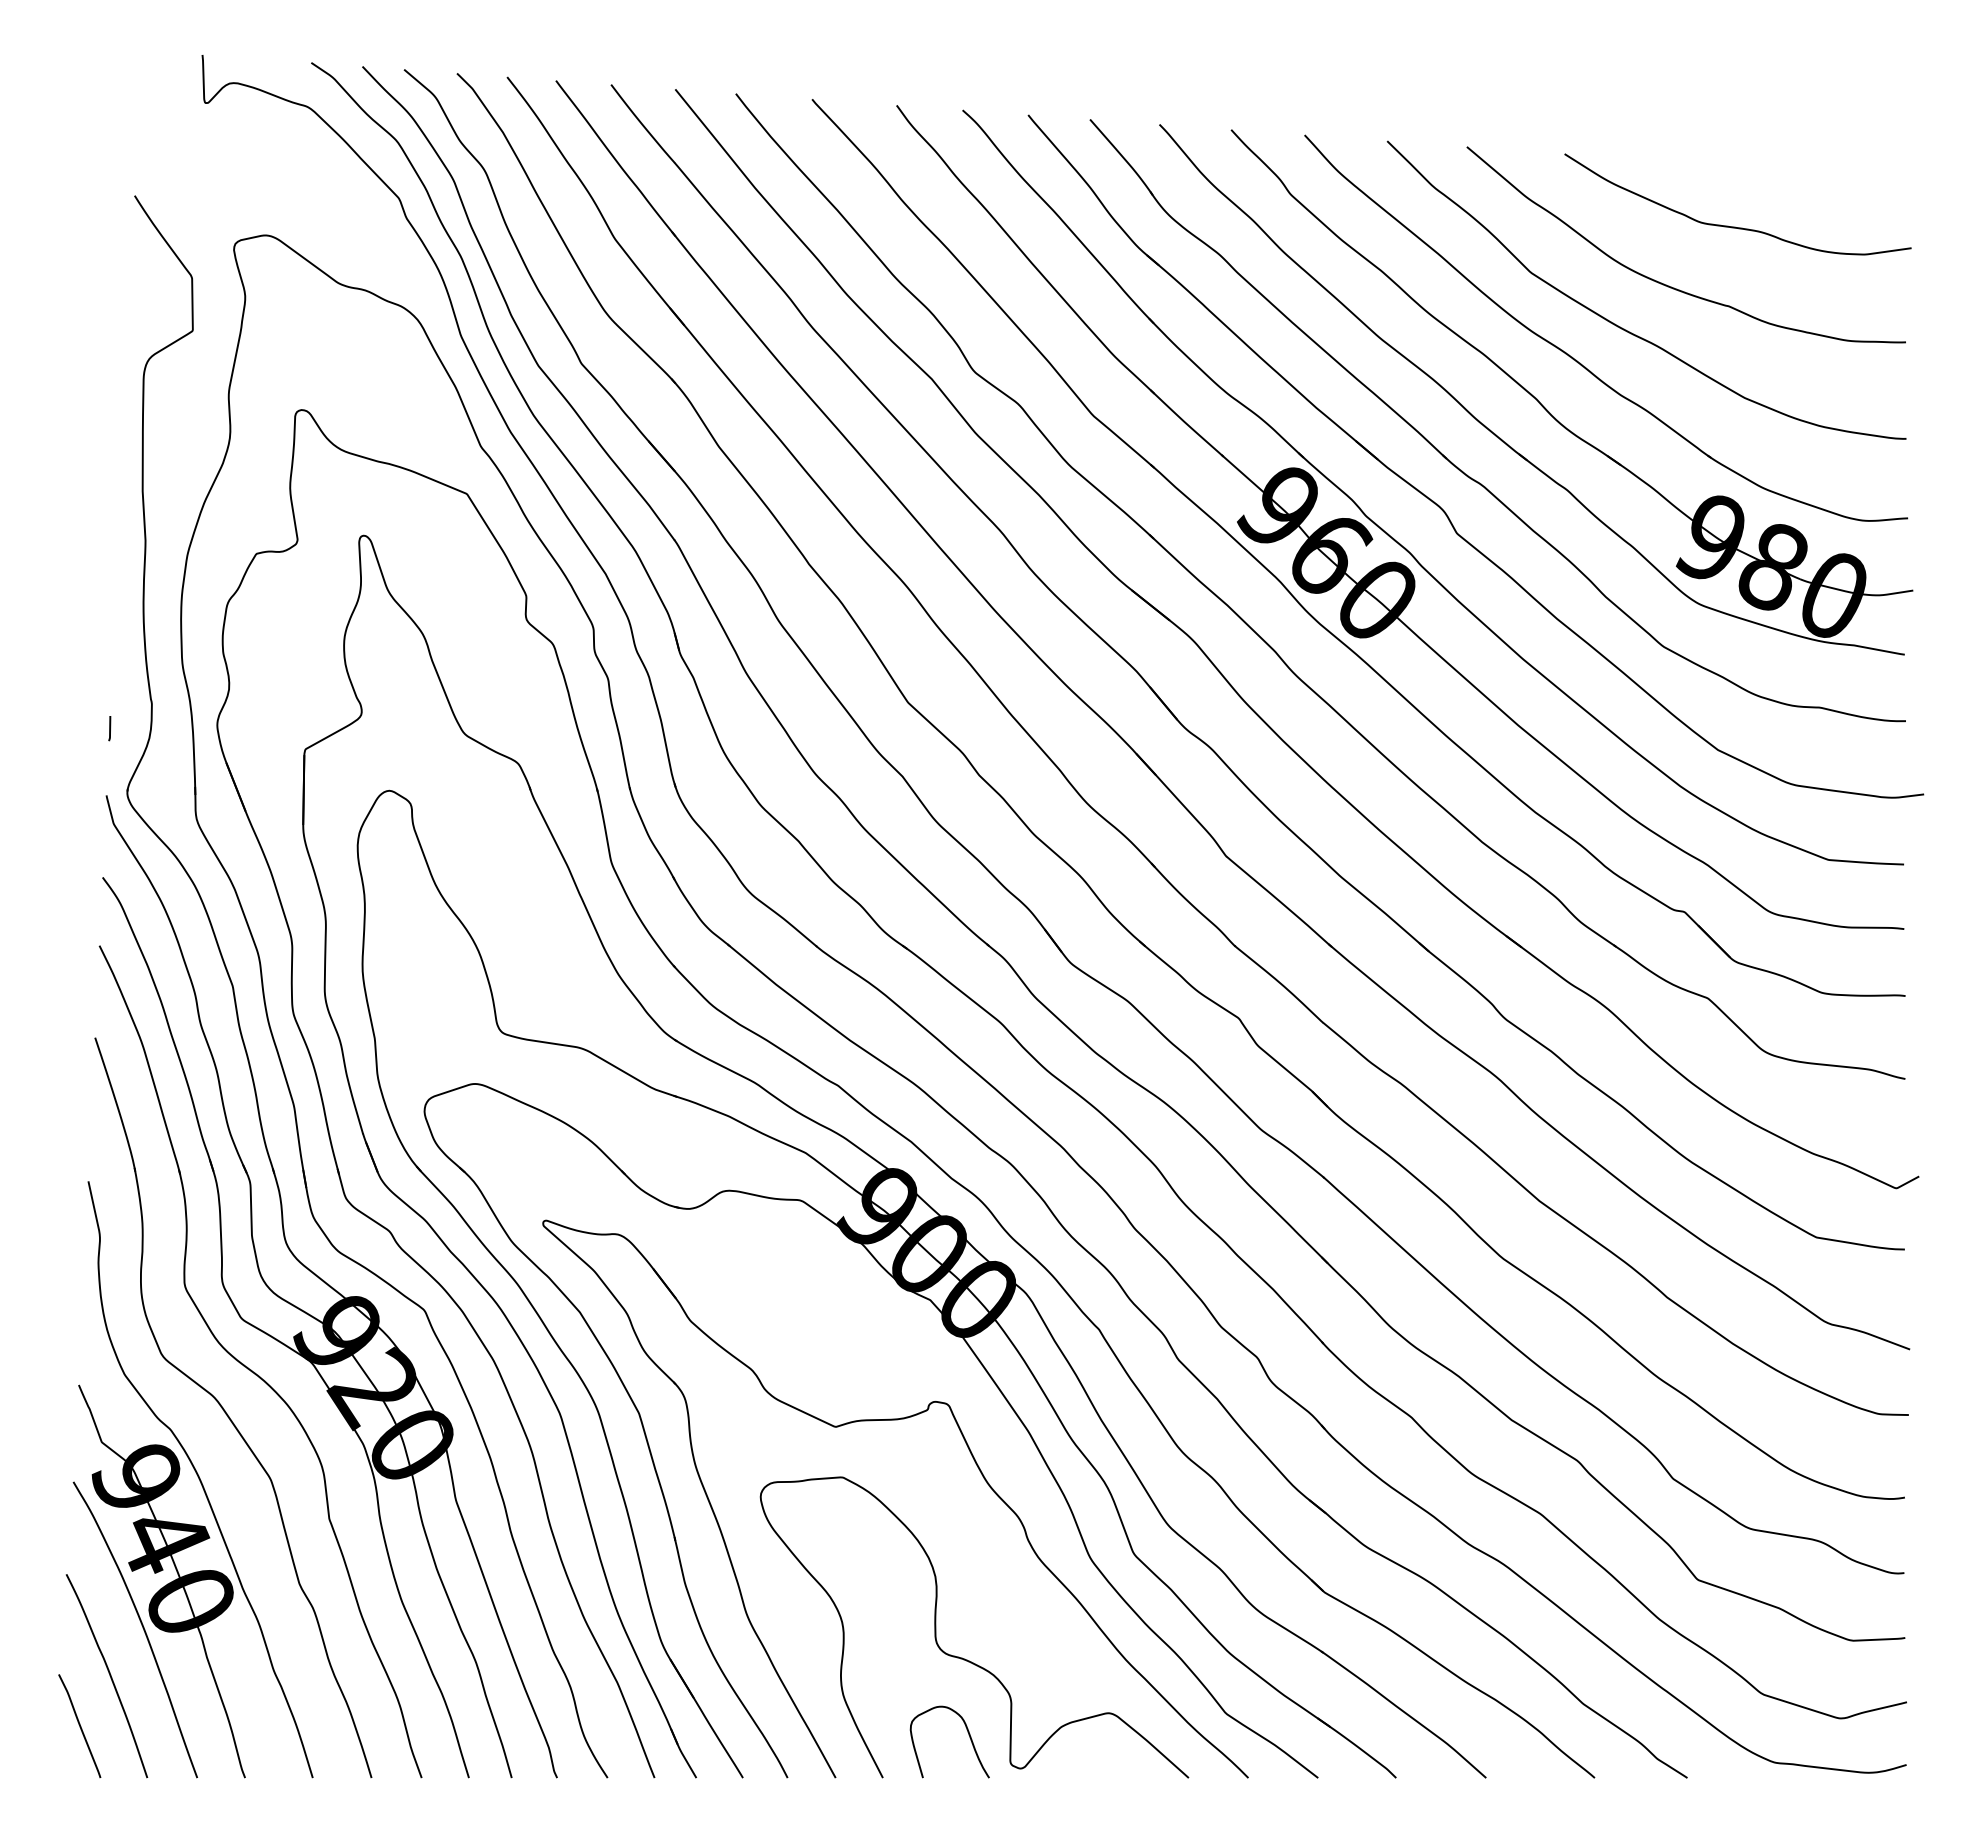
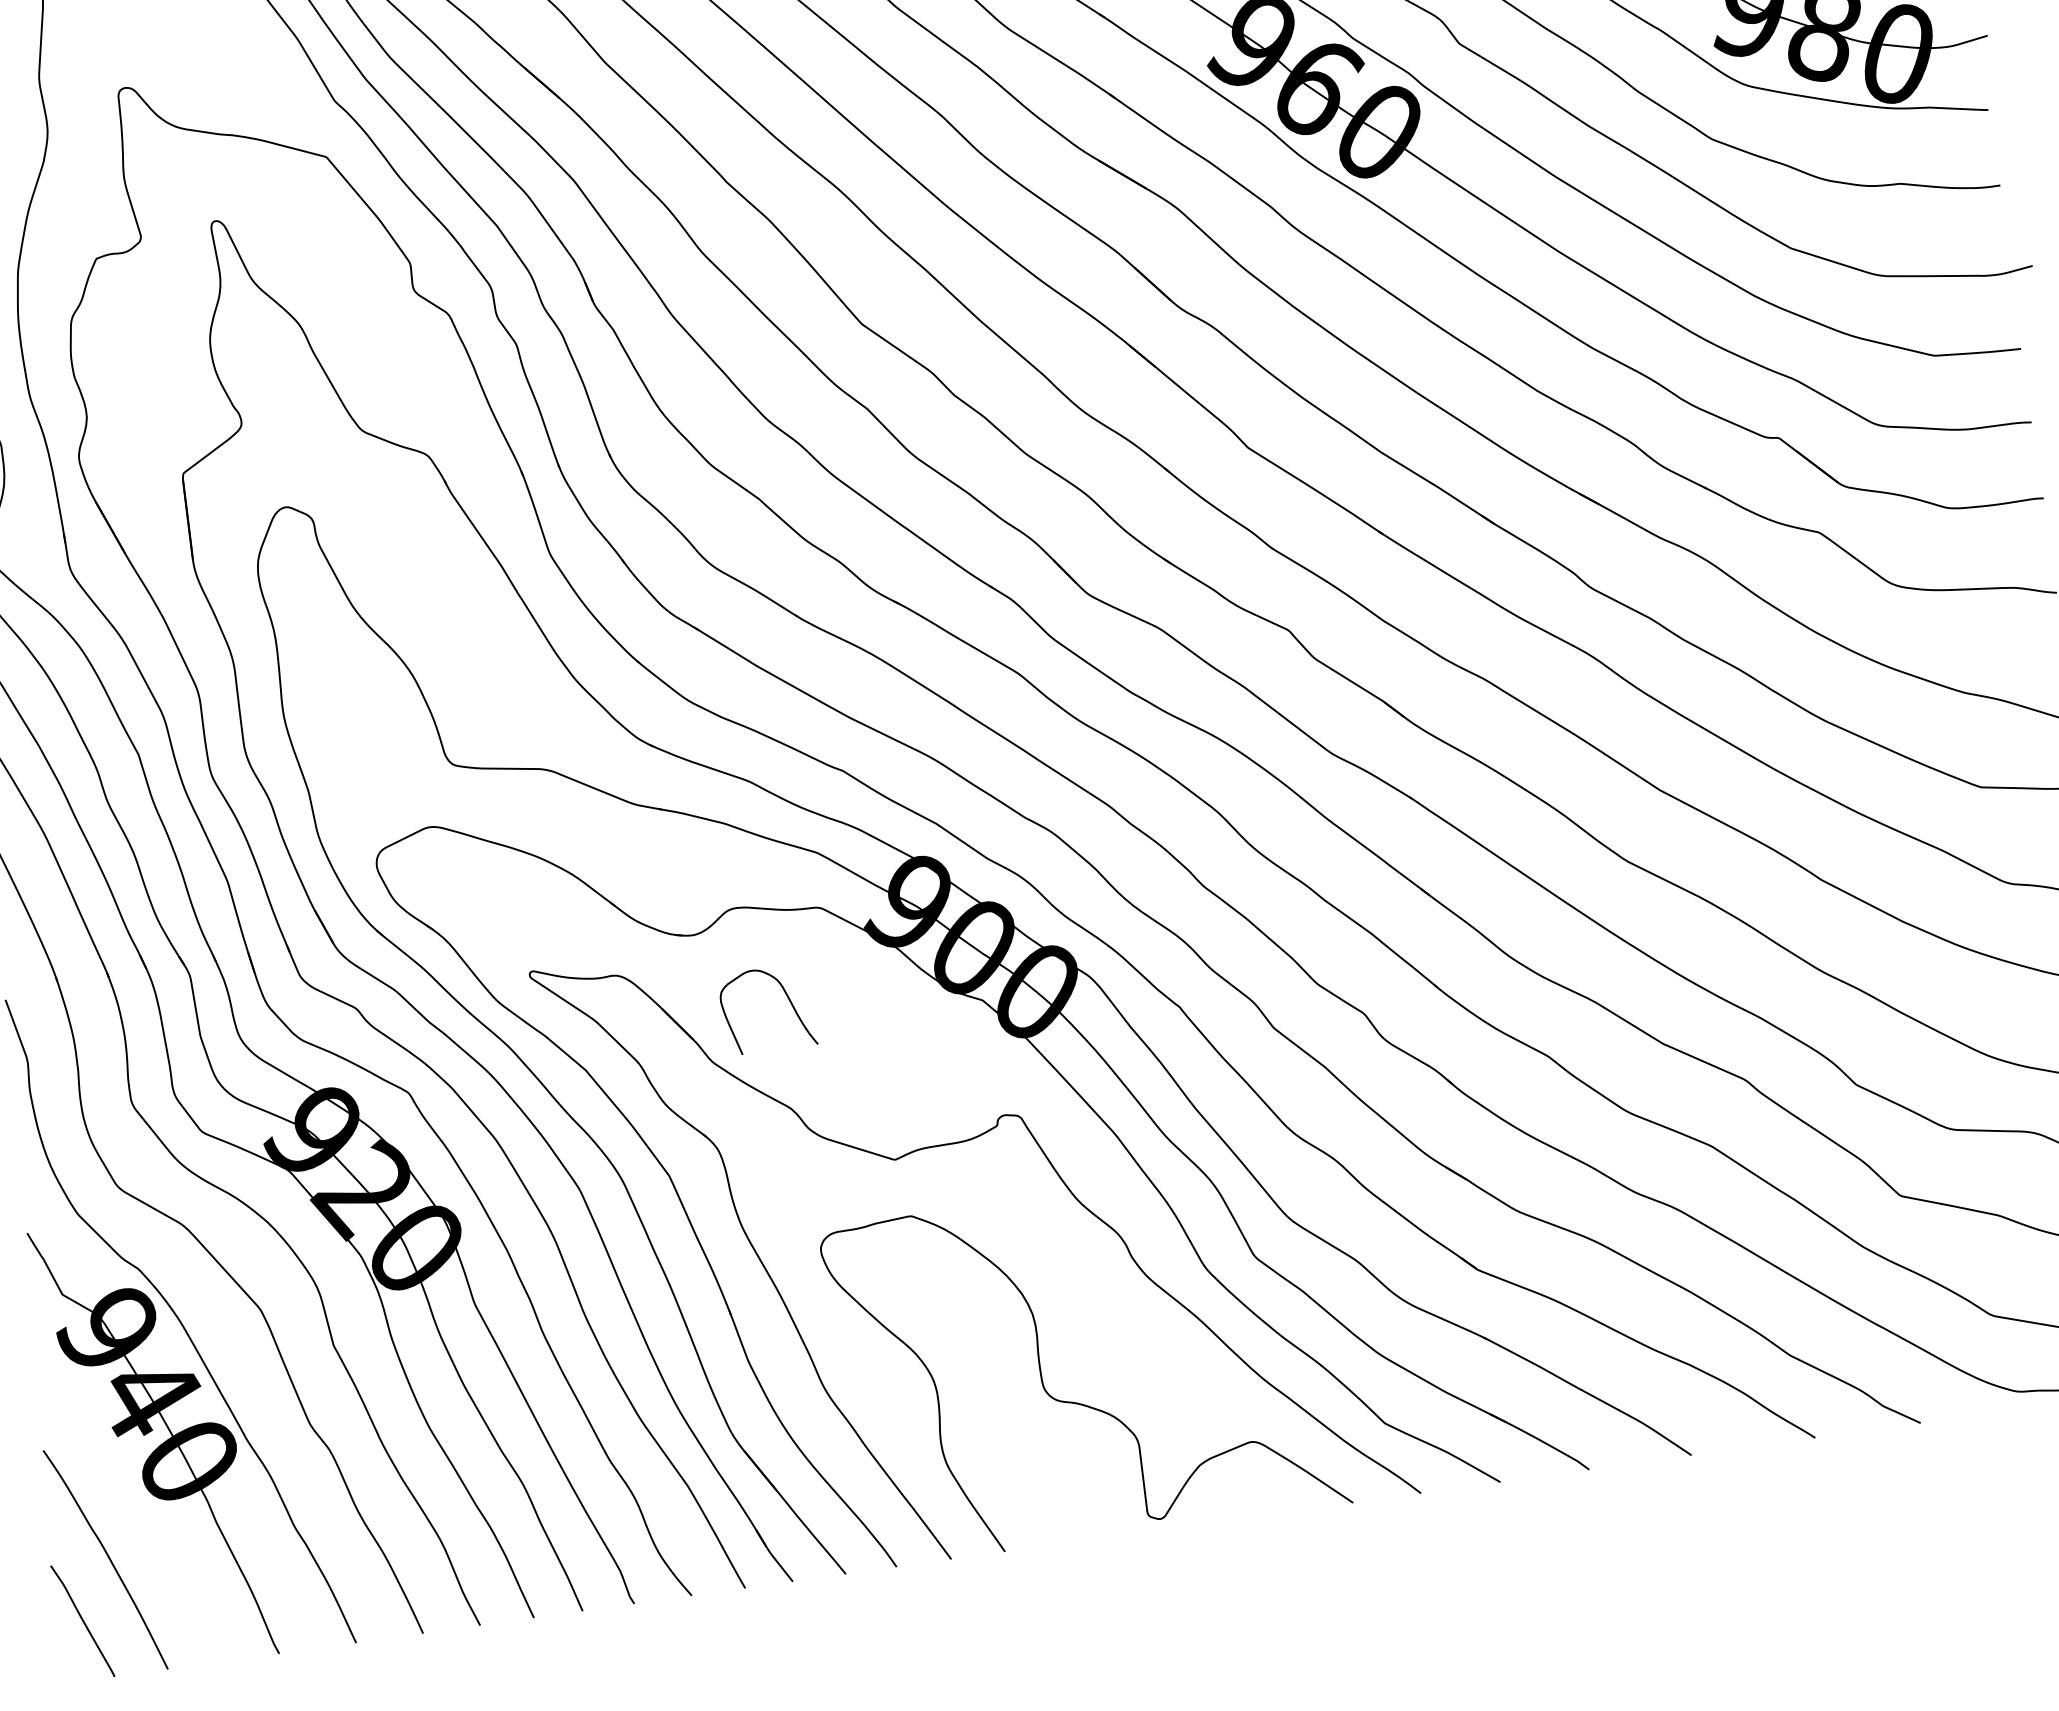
curve: (141, 1625) -> (136, 1496), removed
curve: (968, 1735) -> (787, 999), moved

